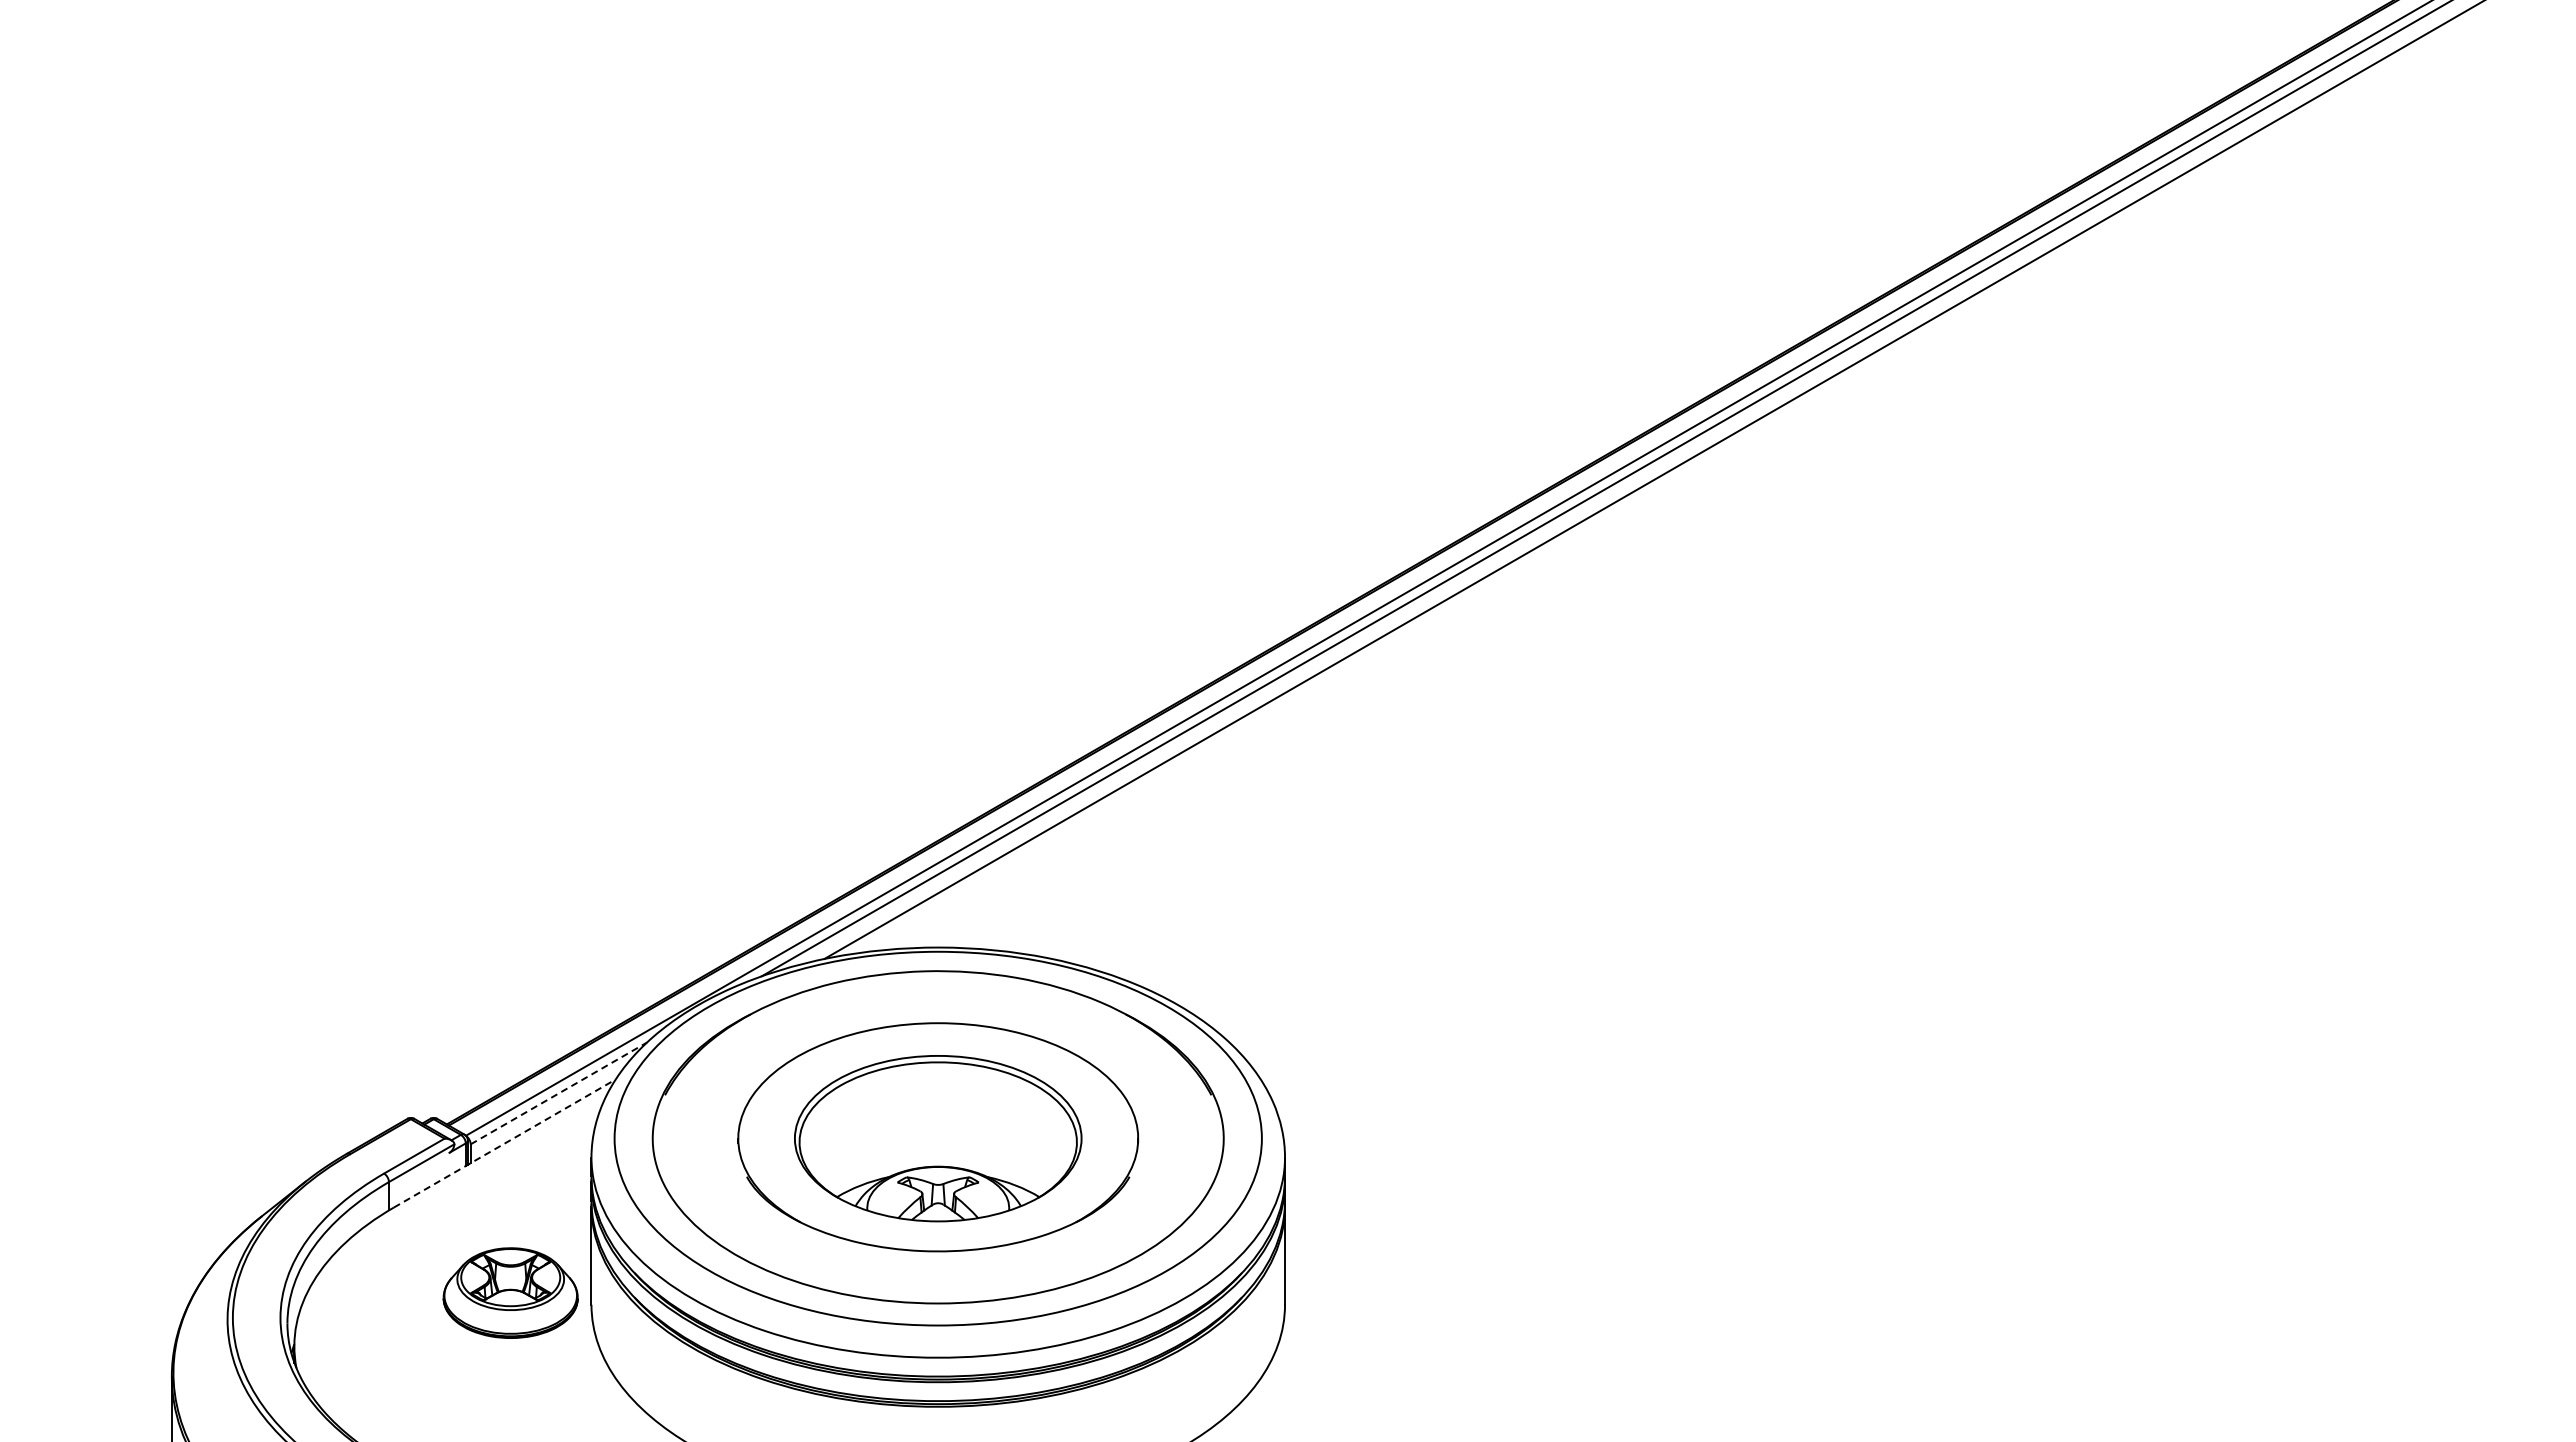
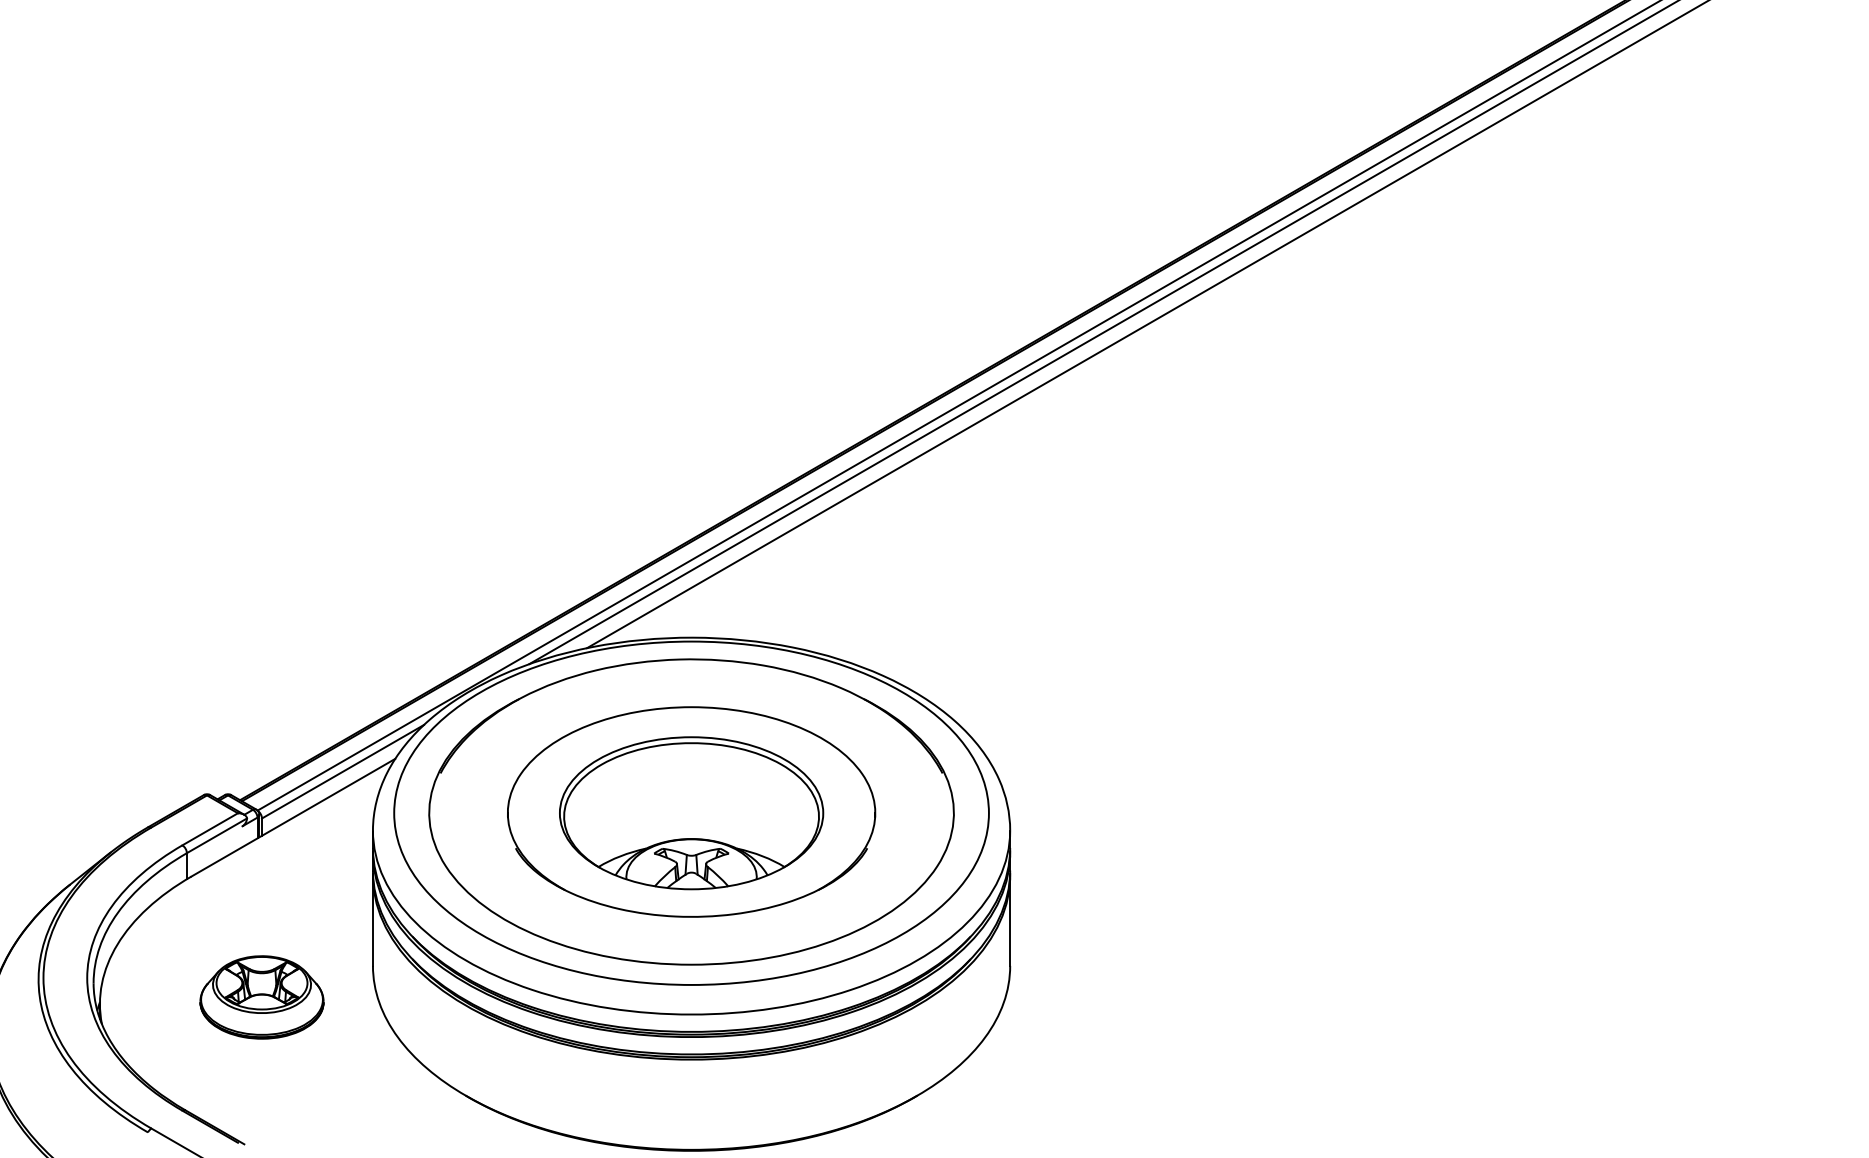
line: (558, 1093) -> (342, 771), dashed -> solid
line: (505, 1143) -> (293, 817), dashed -> solid
part: (510, 1292) -> (261, 996), moved

